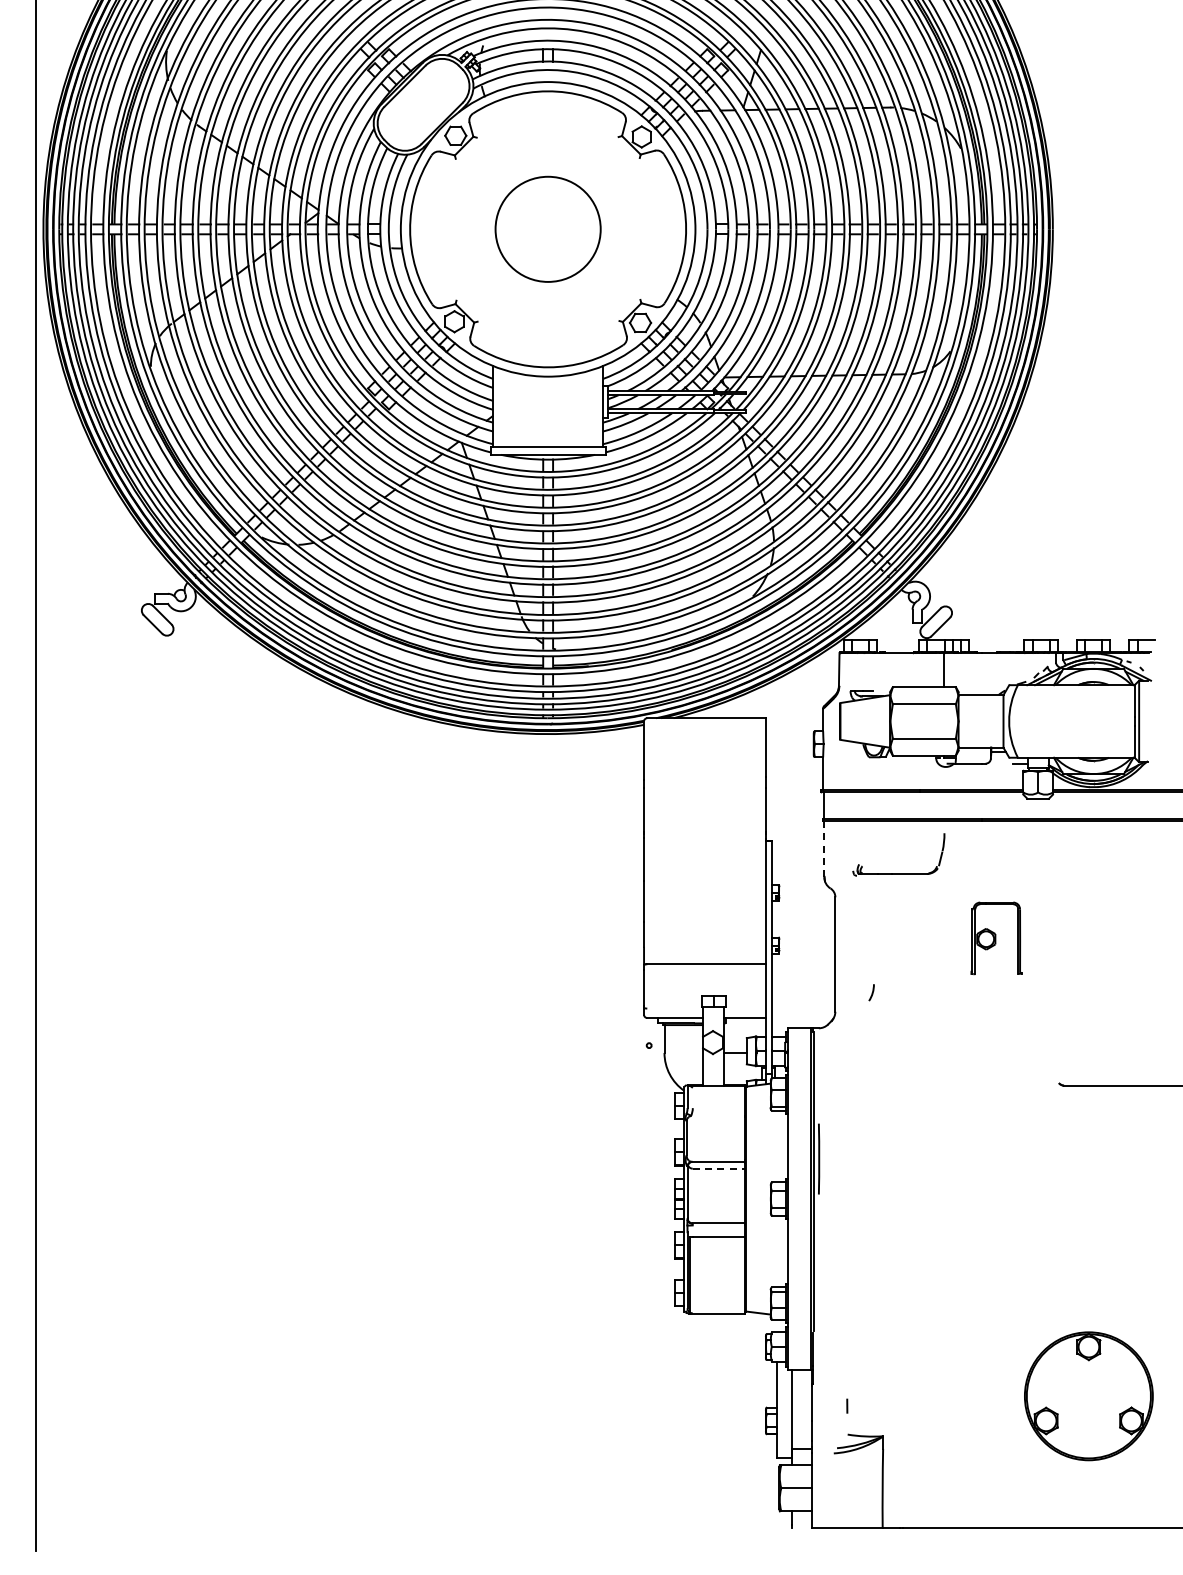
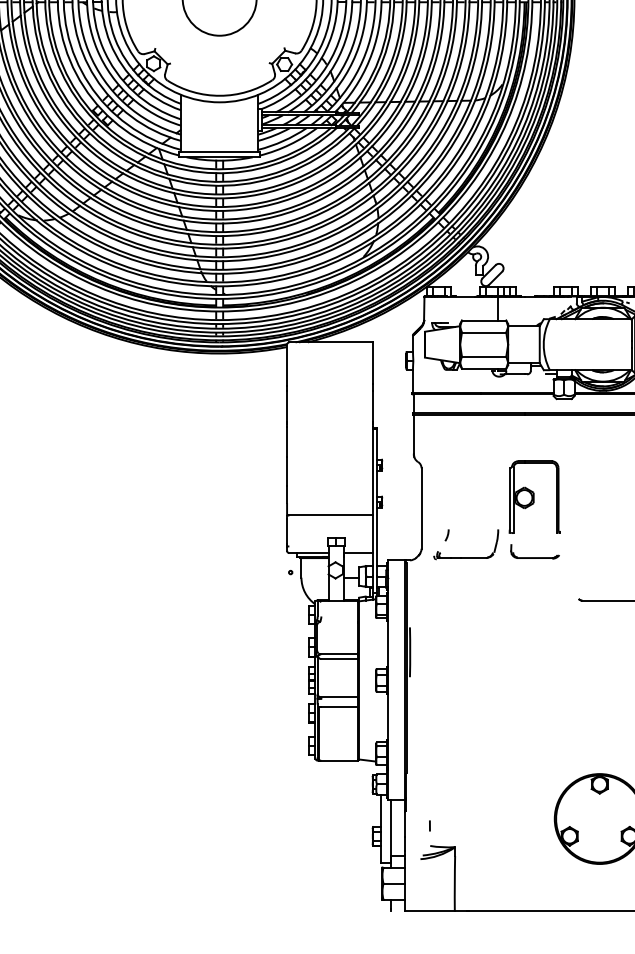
line: (824, 849) -> (413, 434), dashed -> solid
part: (898, 873) -> (465, 557), moved
part: (996, 938) -> (534, 497), size x1.43
part: (996, 1024) -> (534, 557), added
line: (719, 1168) -> (340, 658), dashed -> solid

